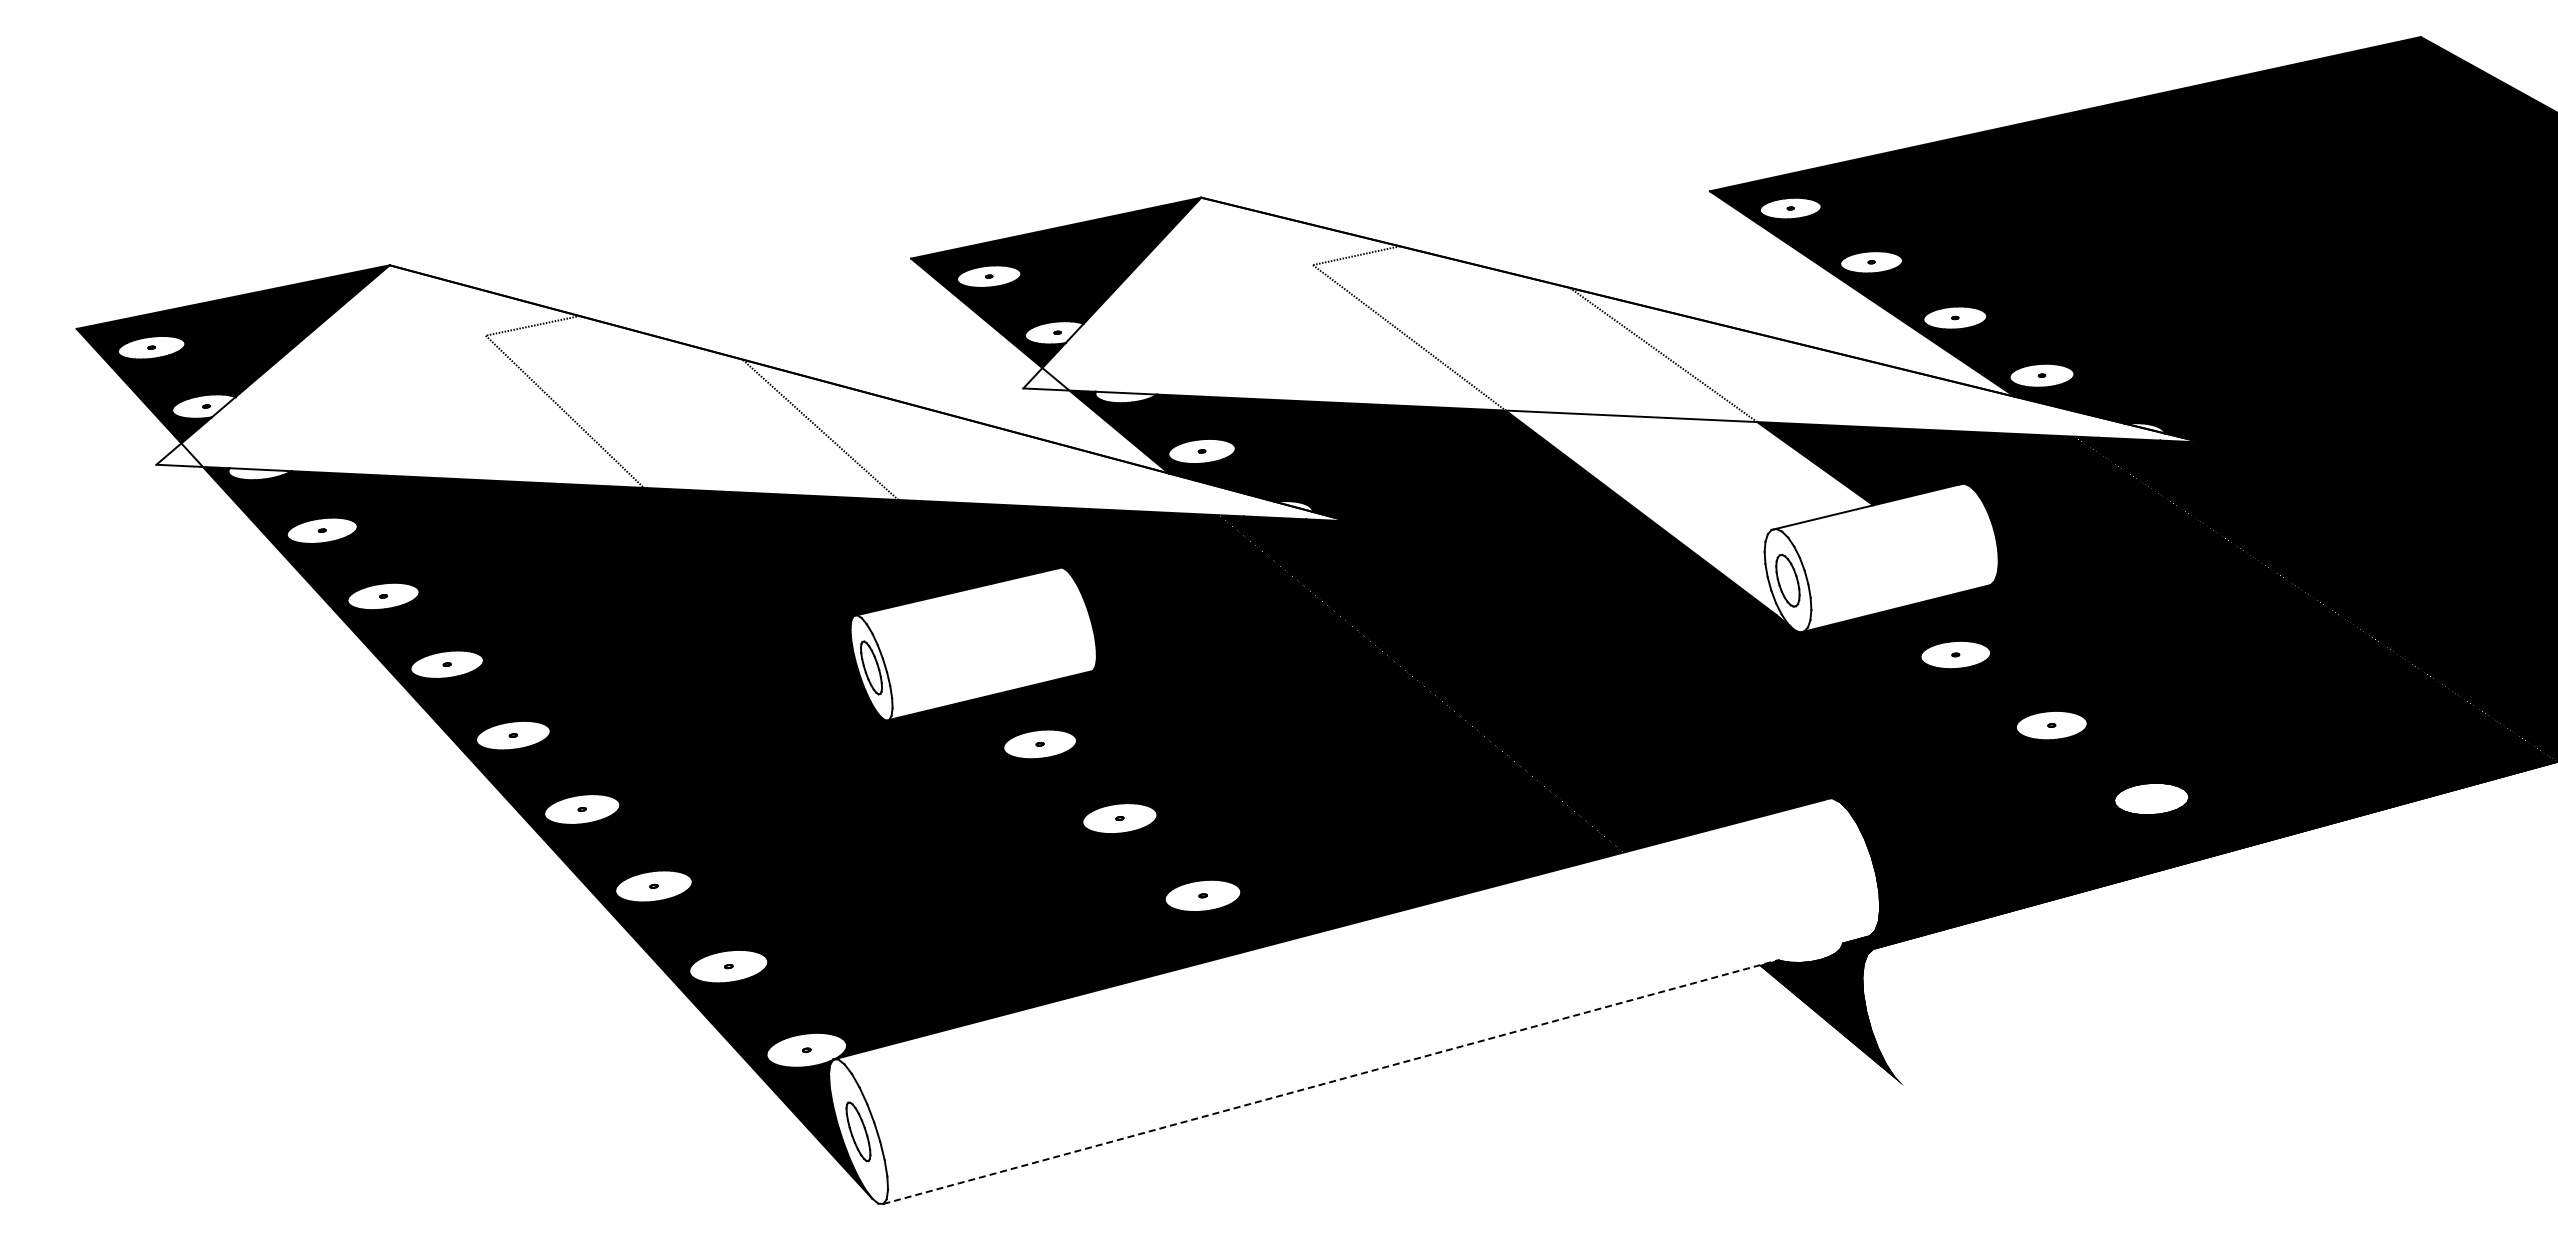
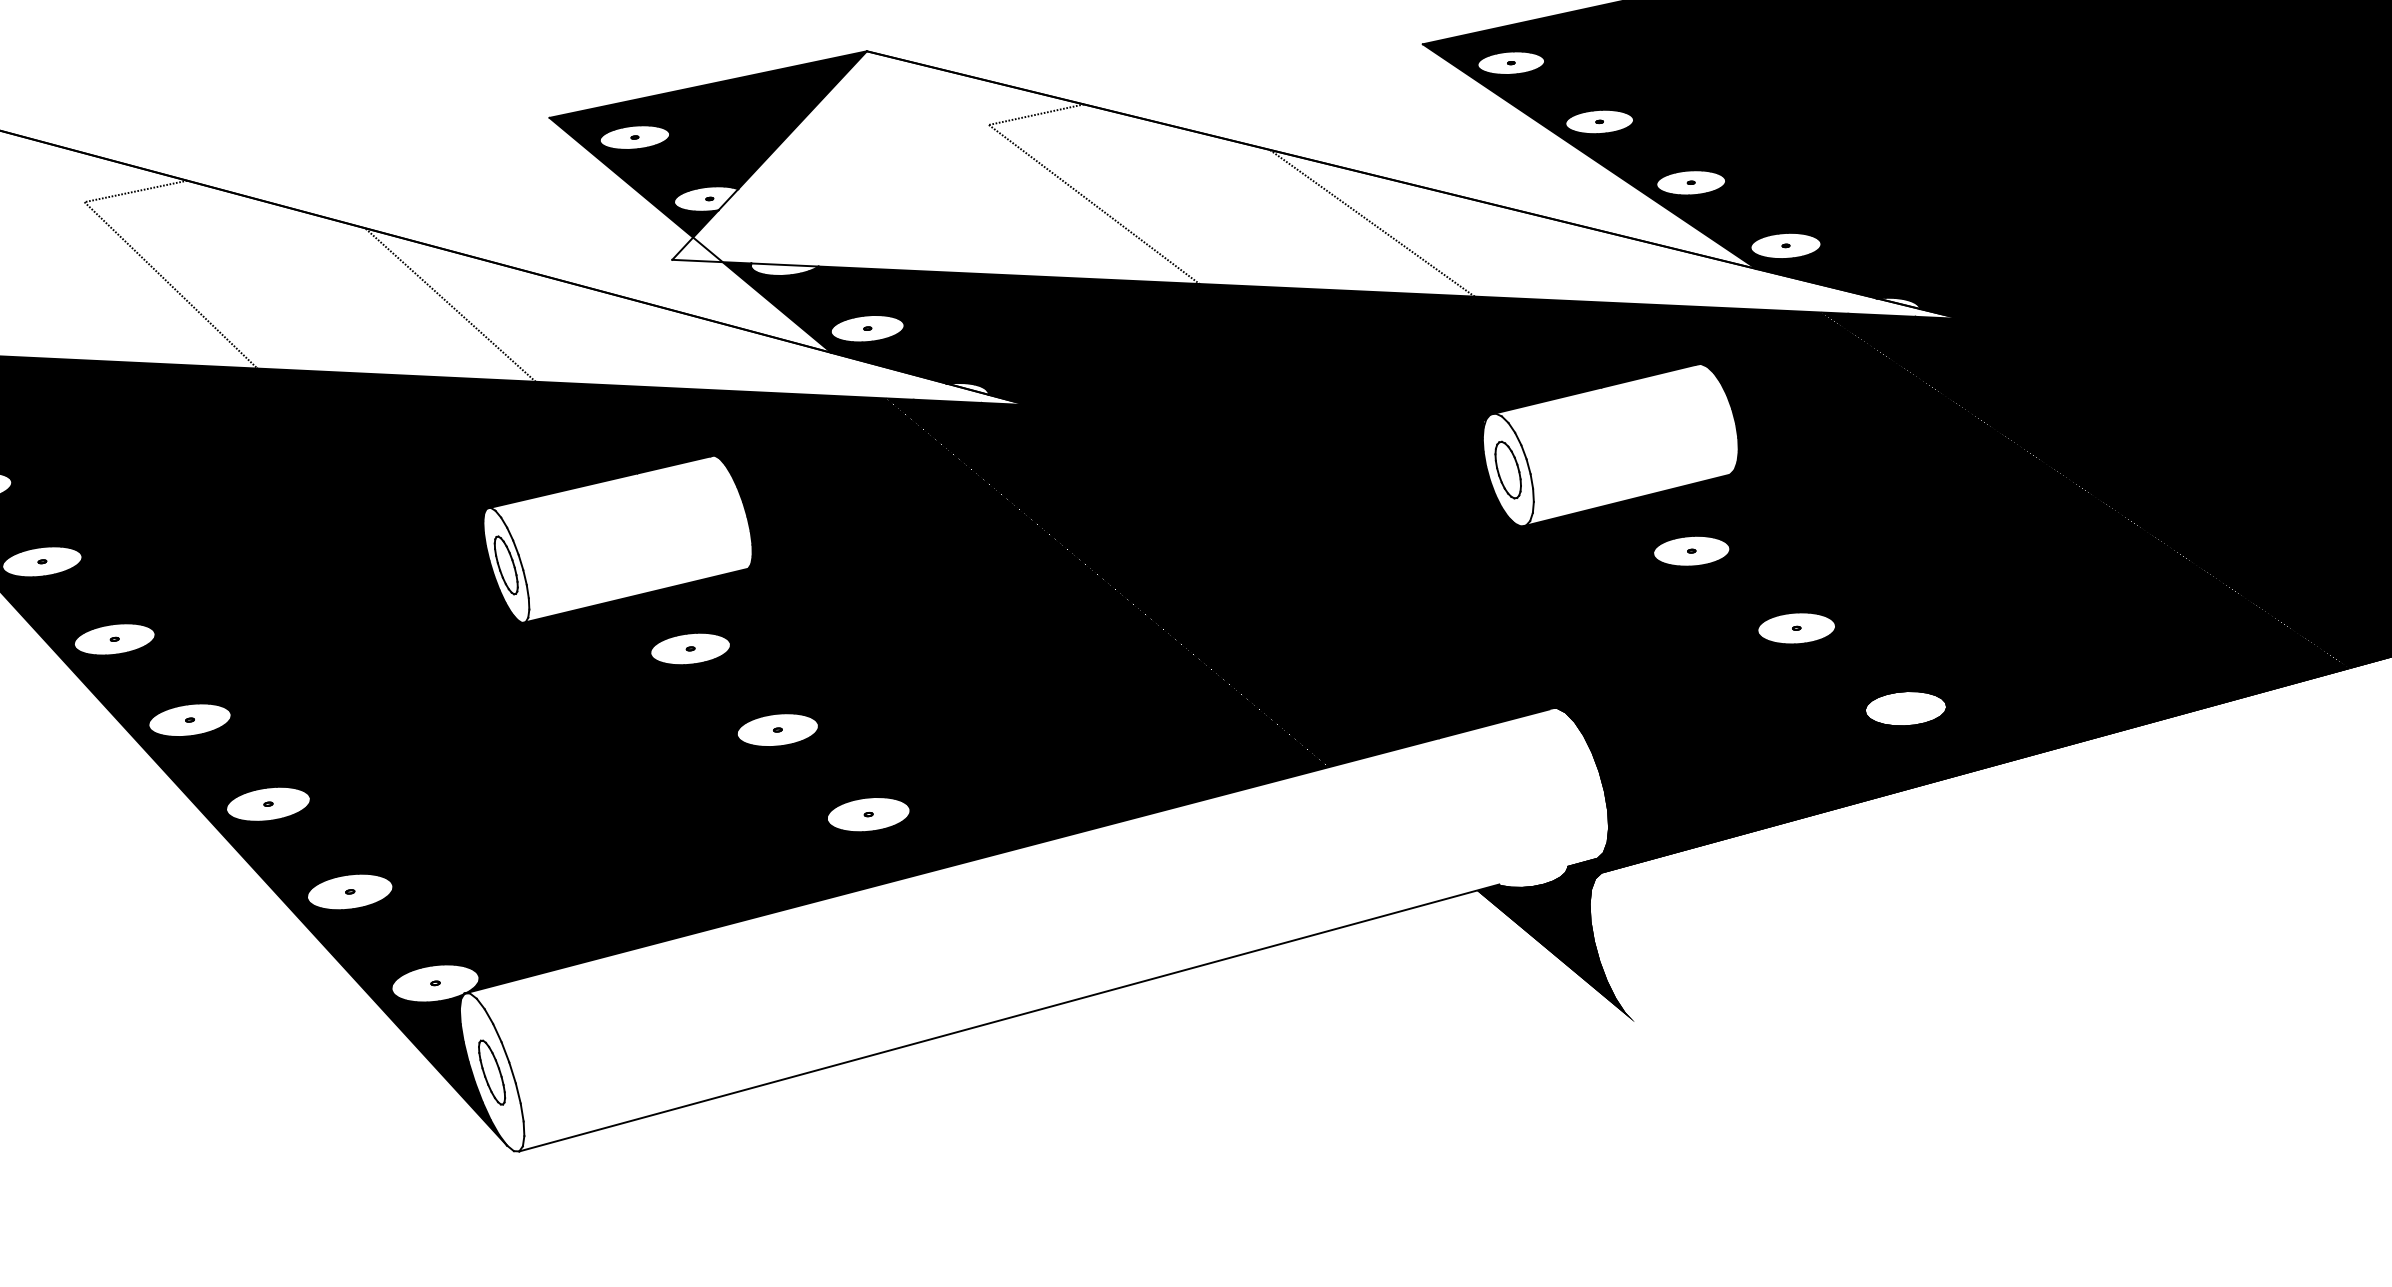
fill: (1689, 517) -> (1400, 400), added
line: (1332, 1081) -> (1010, 1017), dashed -> solid

